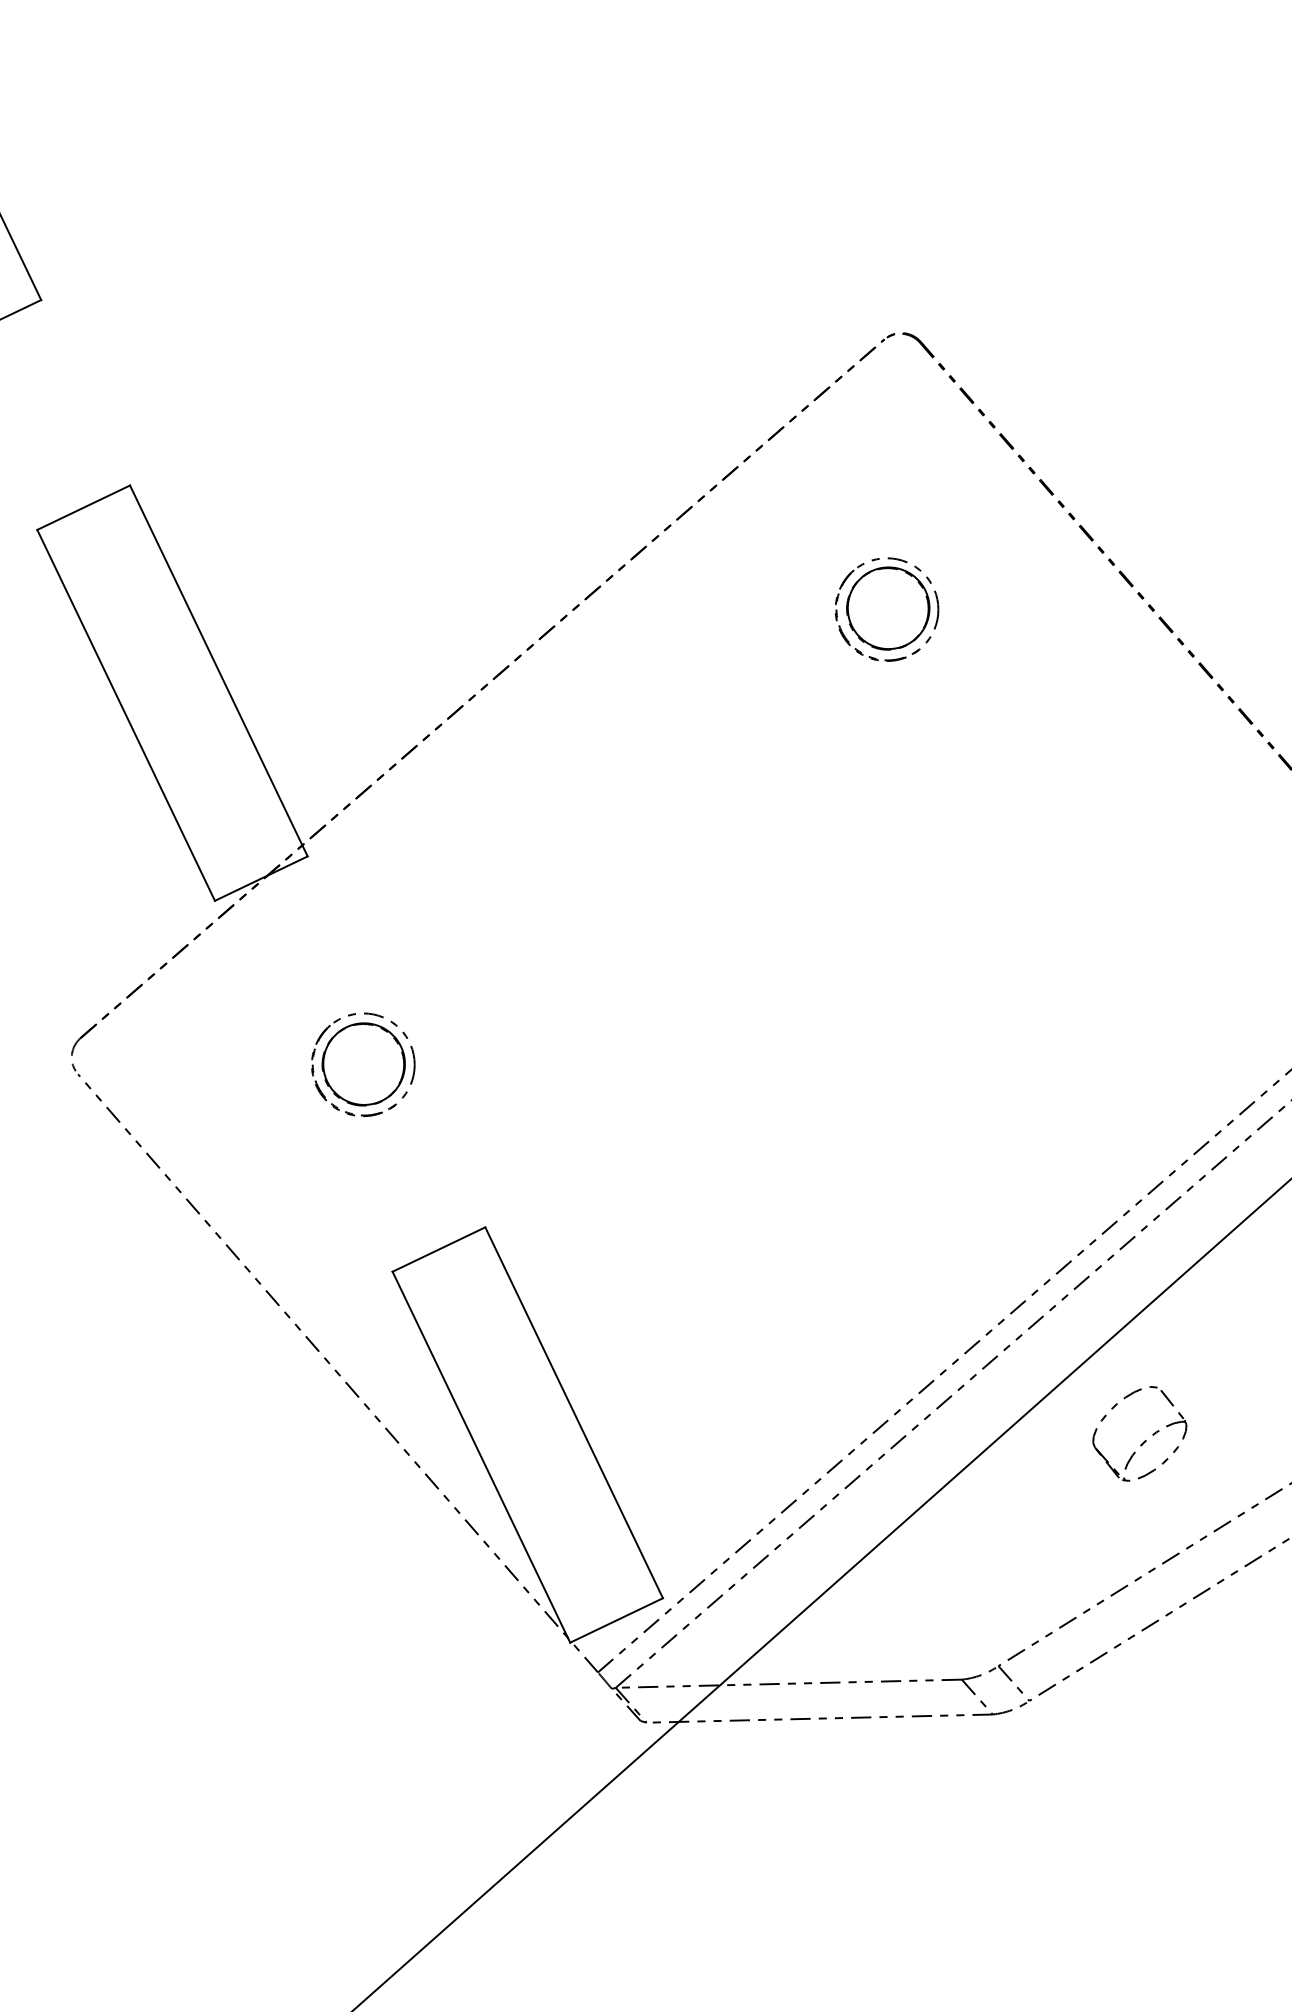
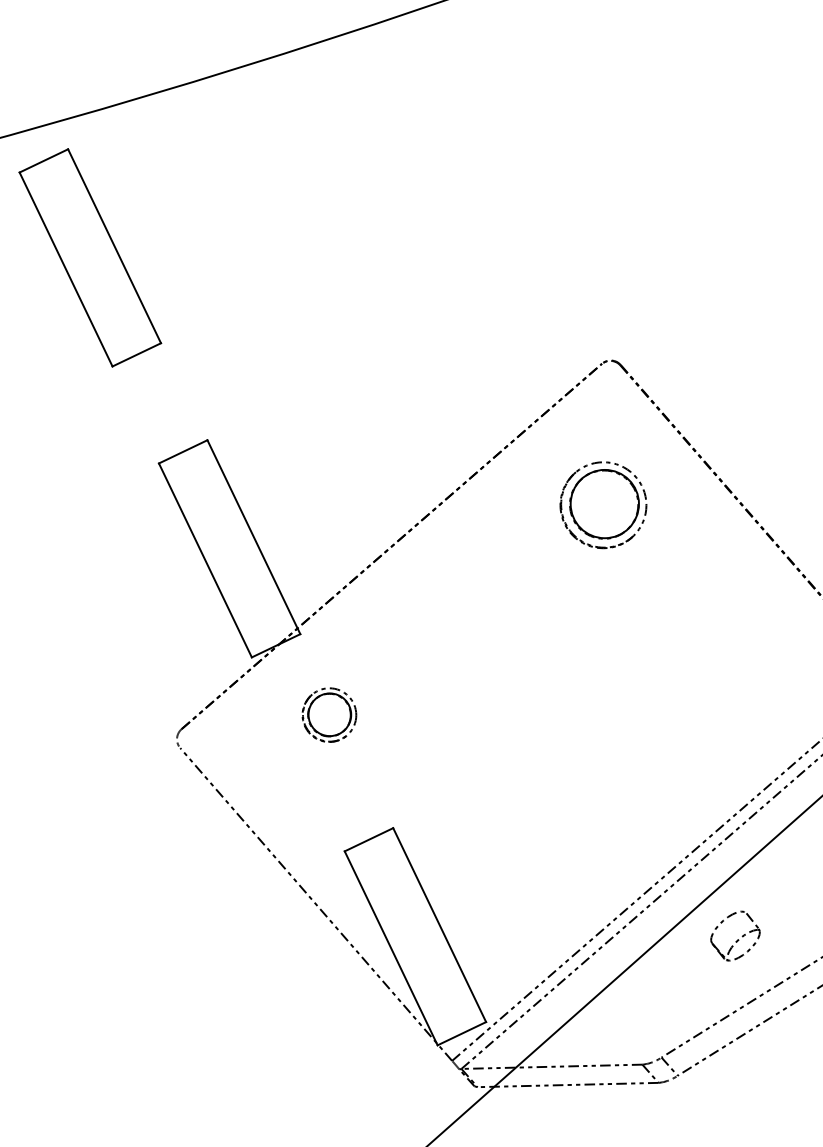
part: (885, 608) -> (602, 504), size x1.6
part: (363, 1063) -> (329, 714), moved

